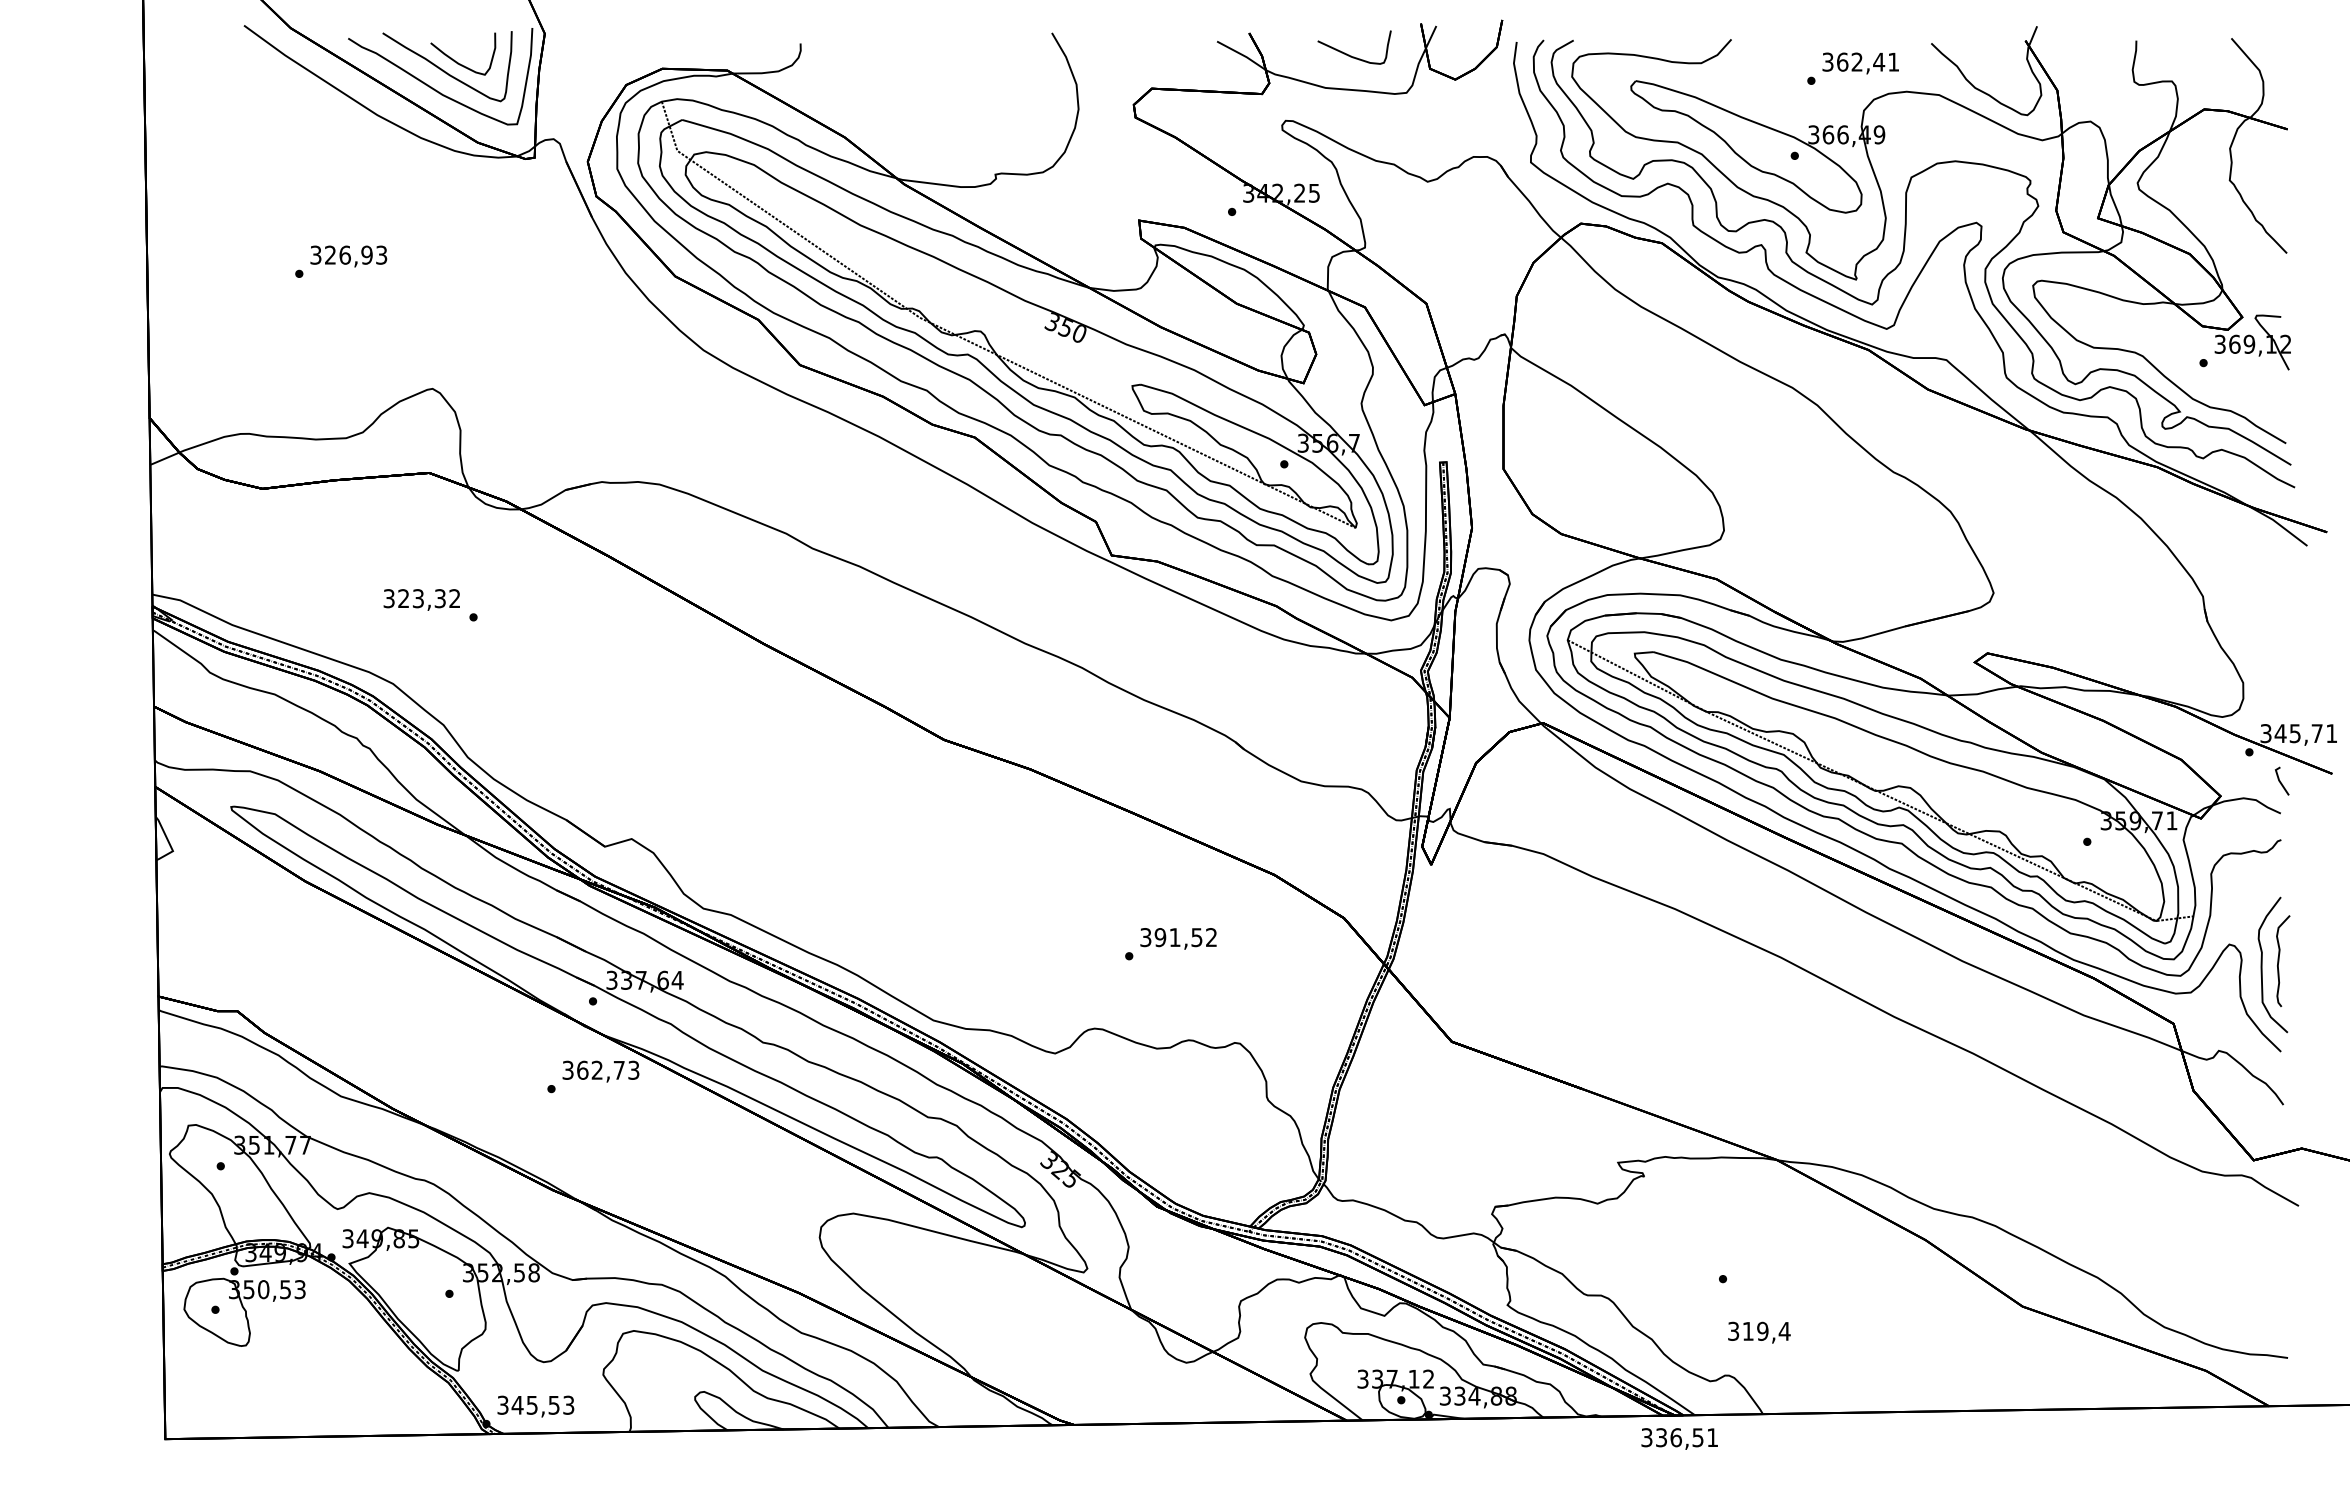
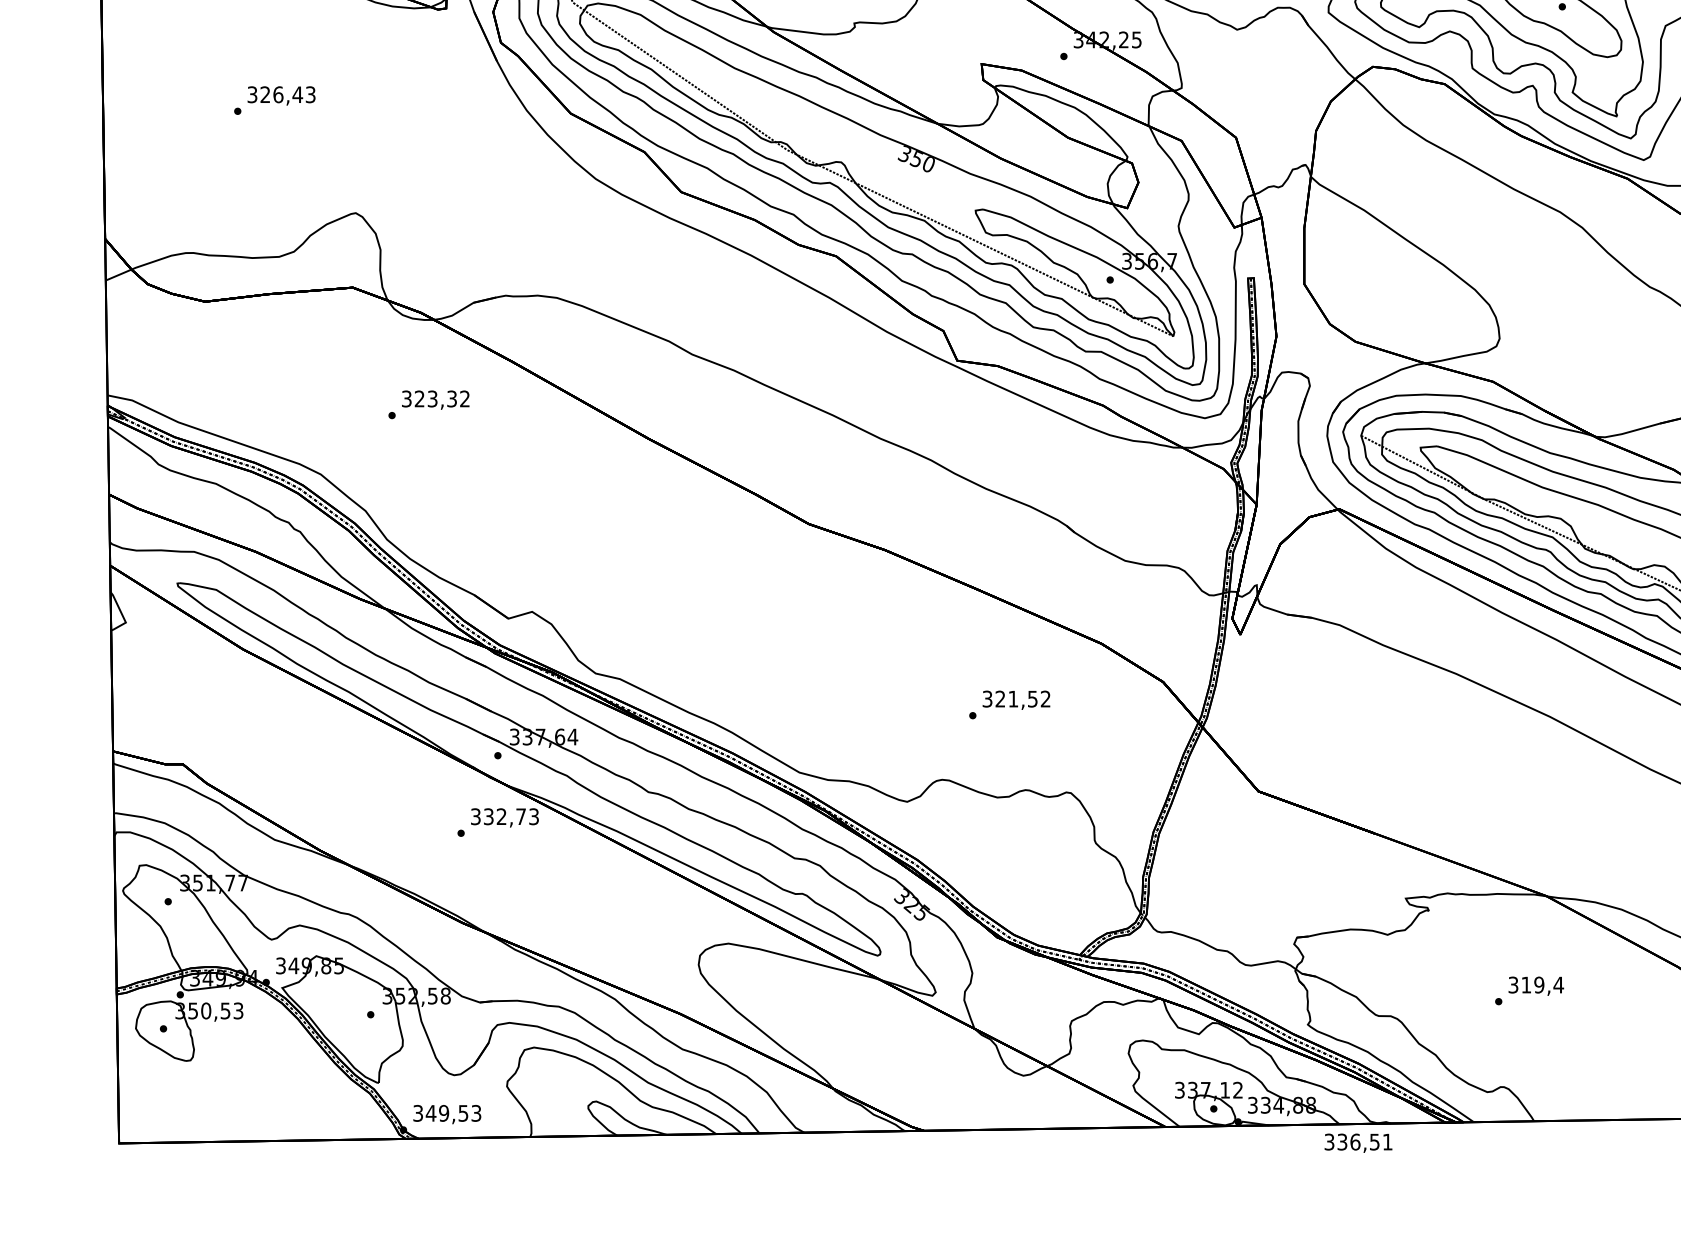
text: (367, 254) -> (298, 94), 326,93 -> 326,43
text: (421, 599) -> (435, 399), moved
text: (1160, 937) -> (1000, 699), 391,52 -> 321,52
text: (582, 1069) -> (488, 815), 362,73 -> 332,73
text: (1759, 1332) -> (1536, 986), moved
text: (531, 1404) -> (443, 1112), 345,53 -> 349,53
text: (1679, 1438) -> (1358, 1142), moved

